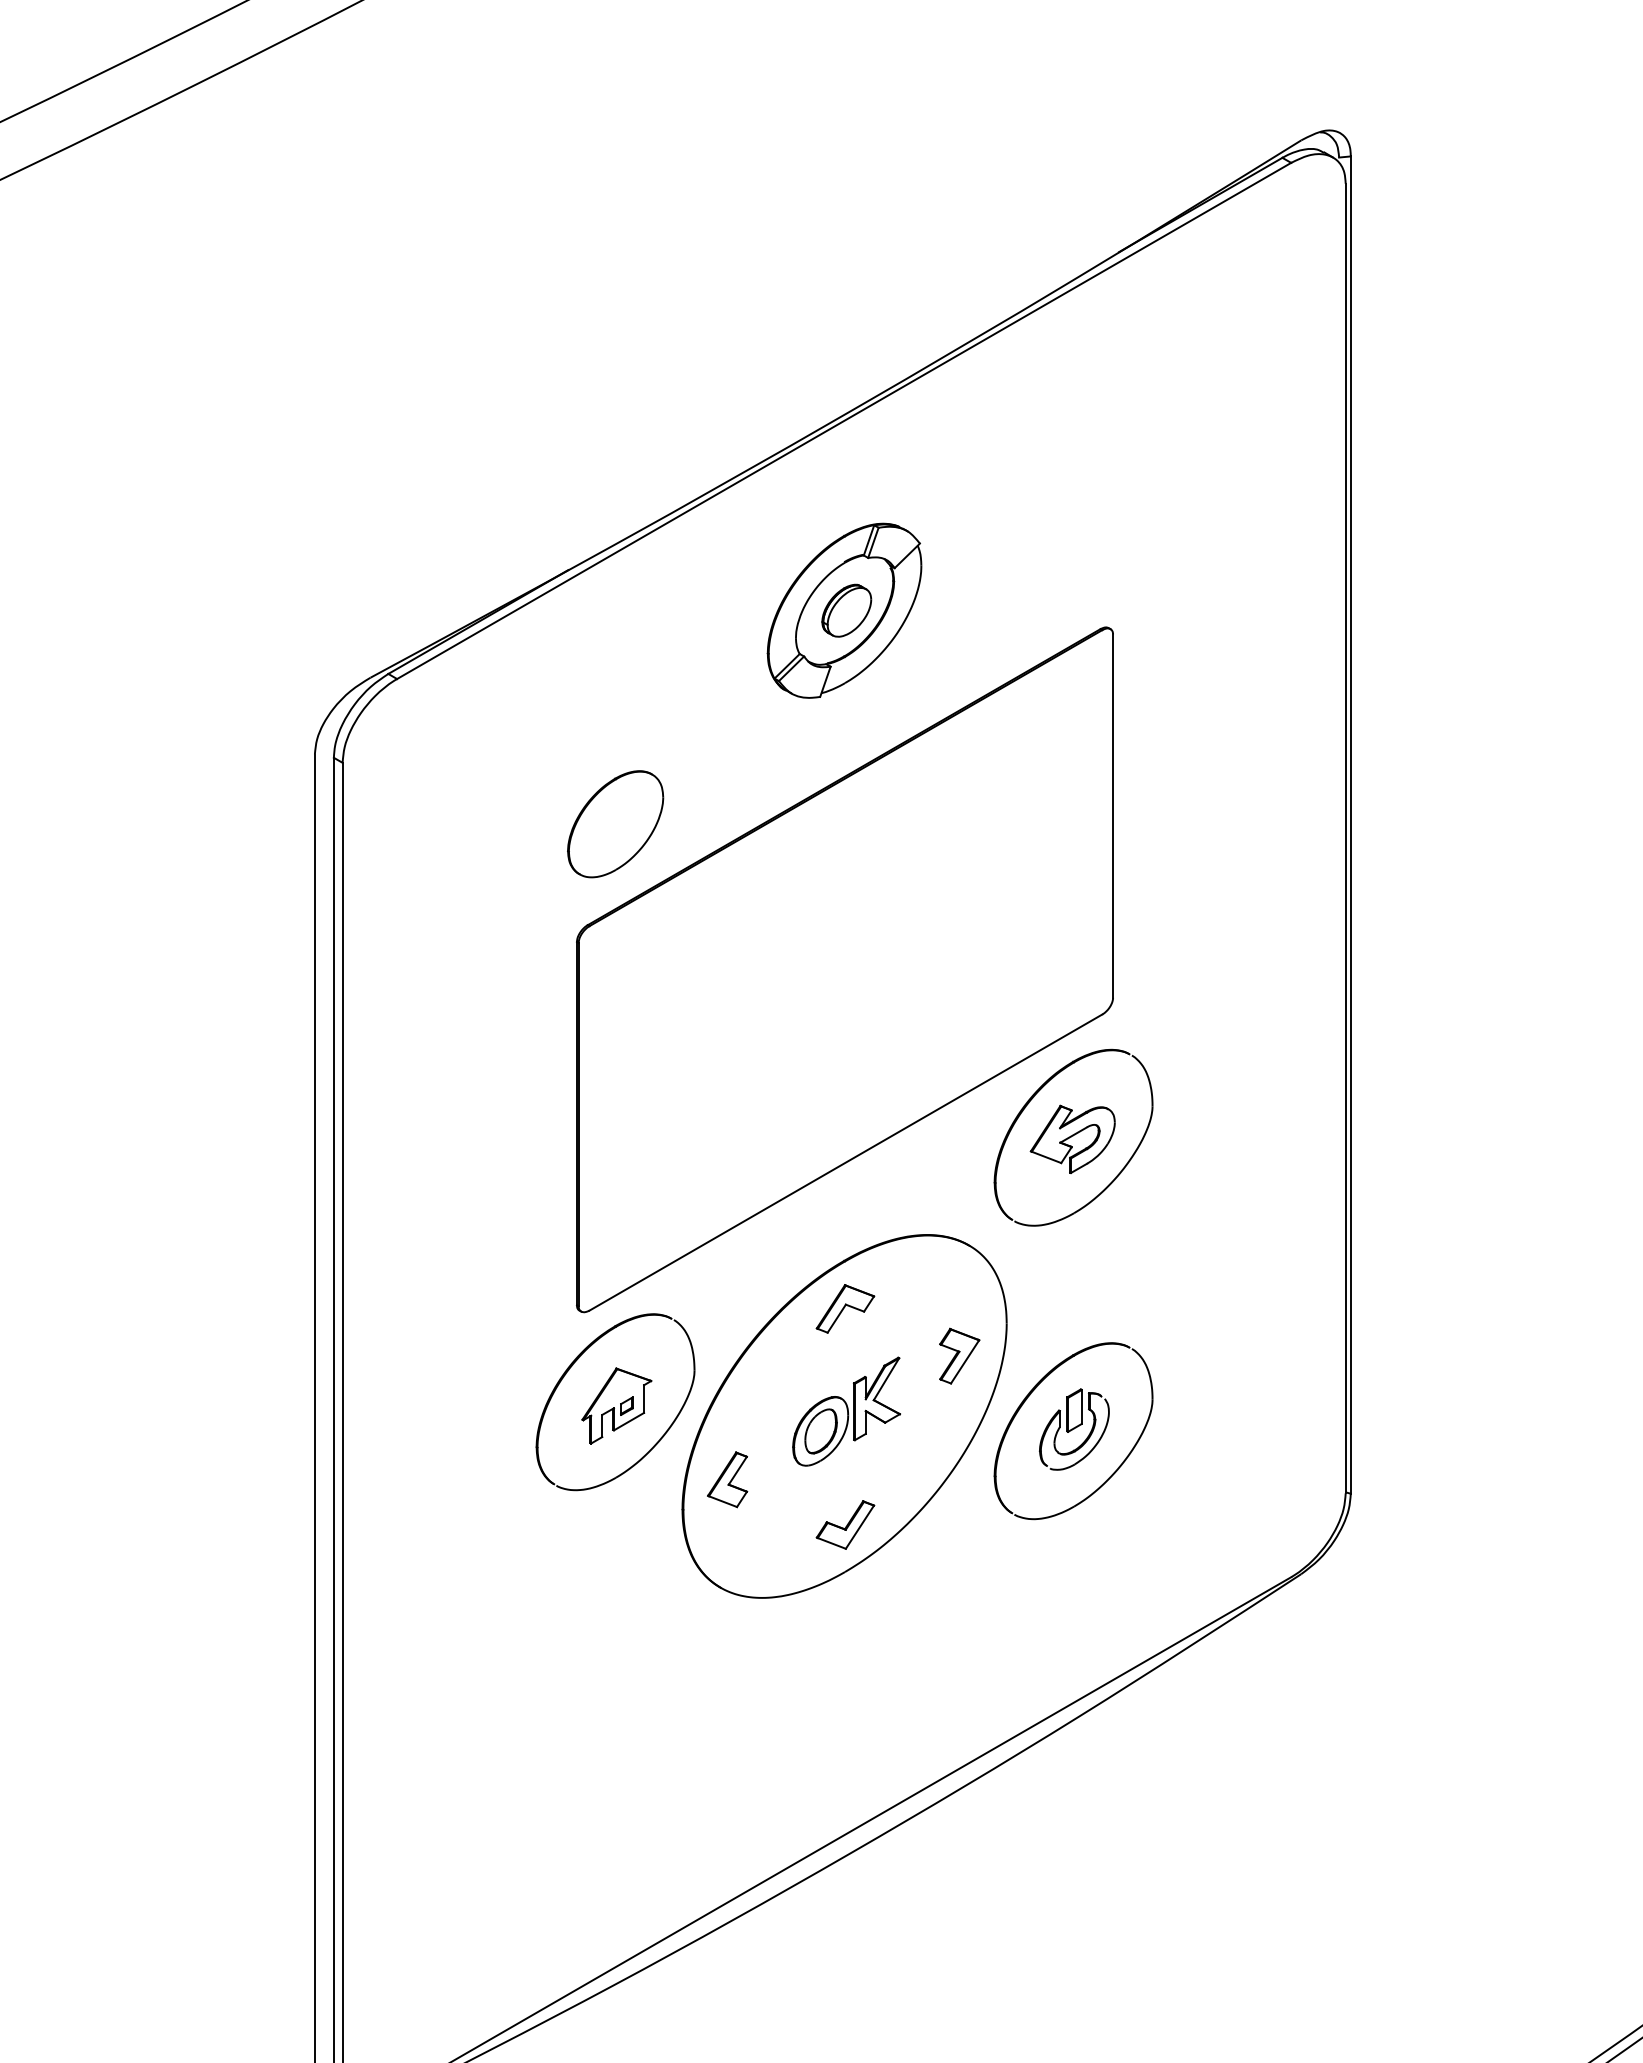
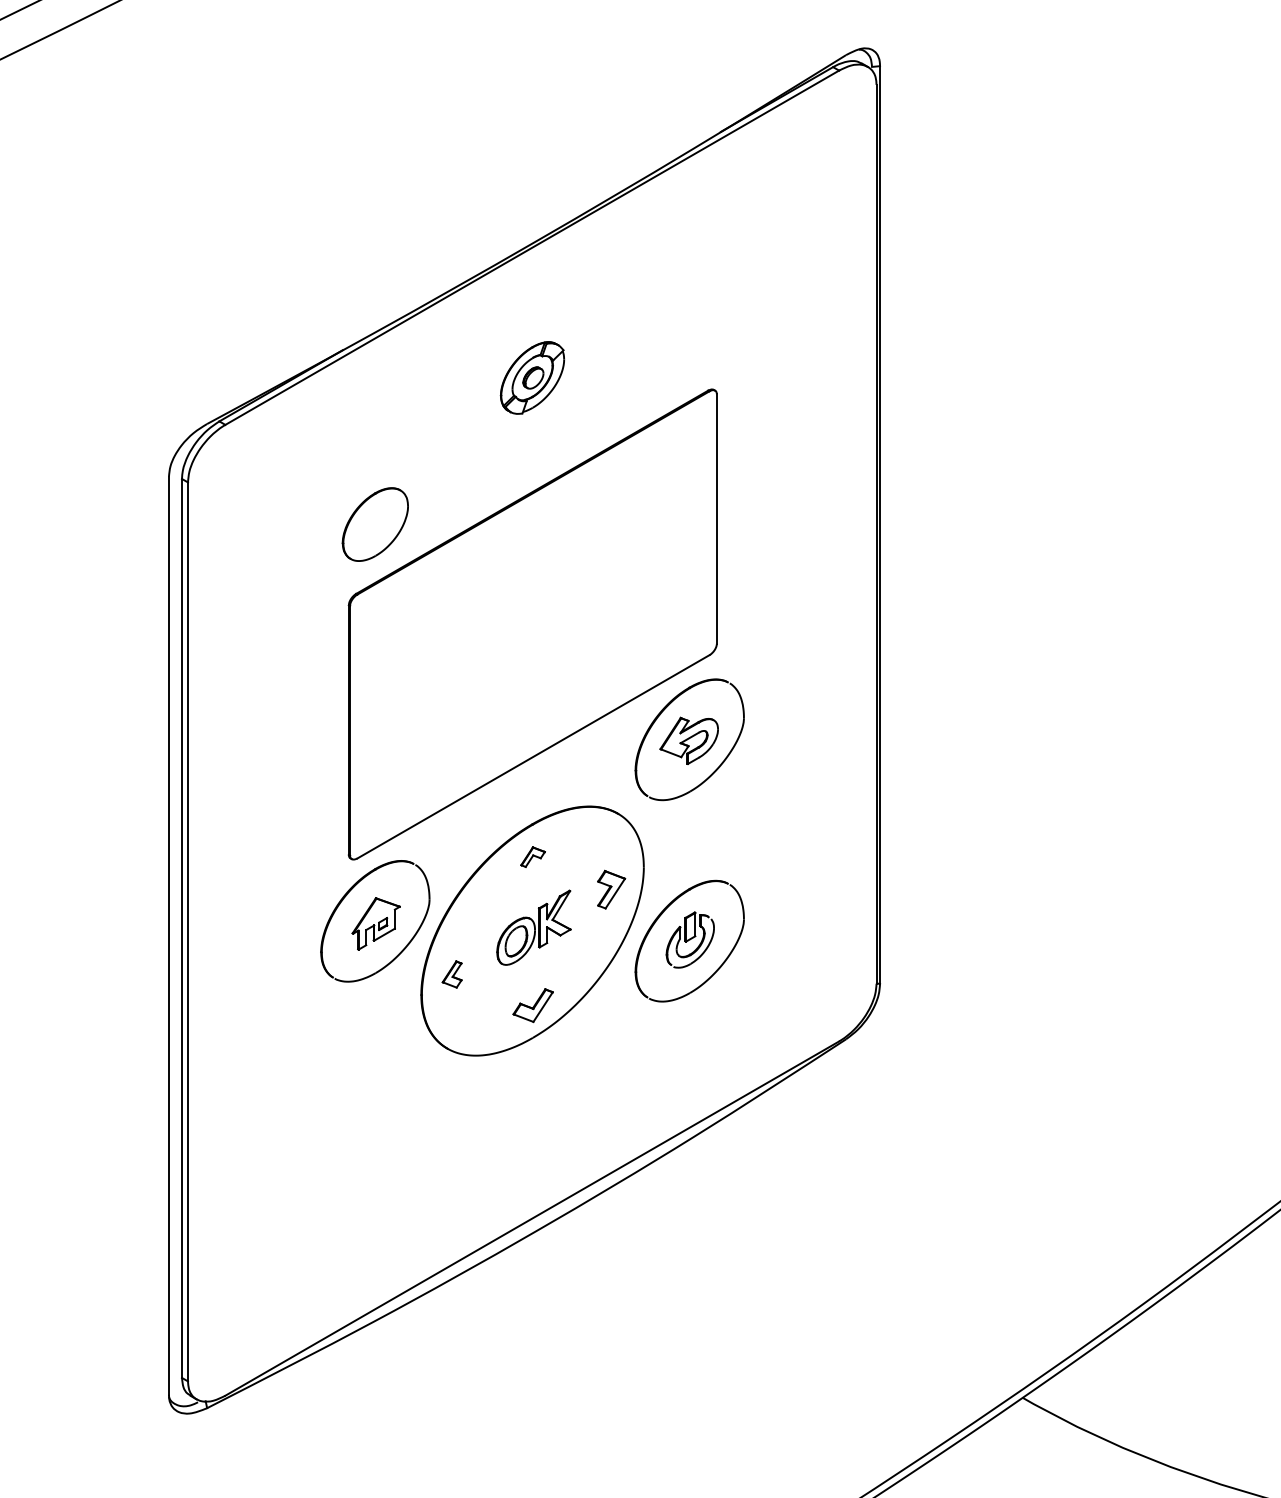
part: (844, 609) -> (532, 377), size x0.6
part: (844, 1307) -> (532, 856), size x0.6
part: (726, 1479) -> (451, 974), size x0.7

